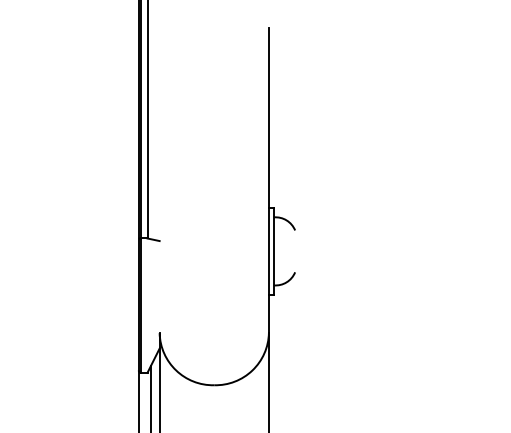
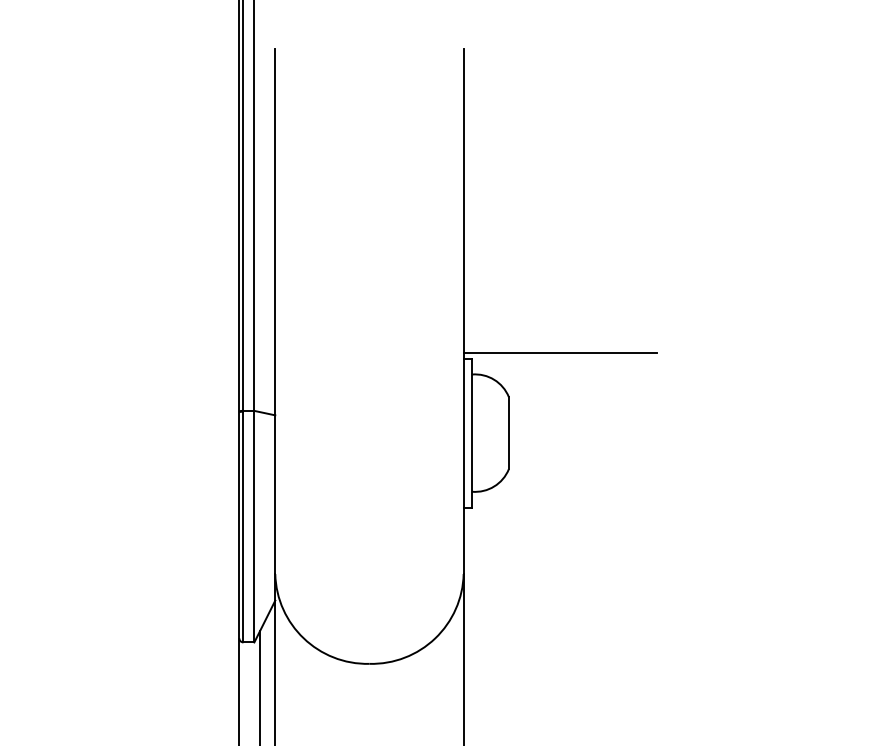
line: (159, 180) -> (275, 310), added
line: (324, 205) -> (559, 354), added
line: (295, 251) -> (509, 433), added
line: (147, 305) -> (254, 526), added

